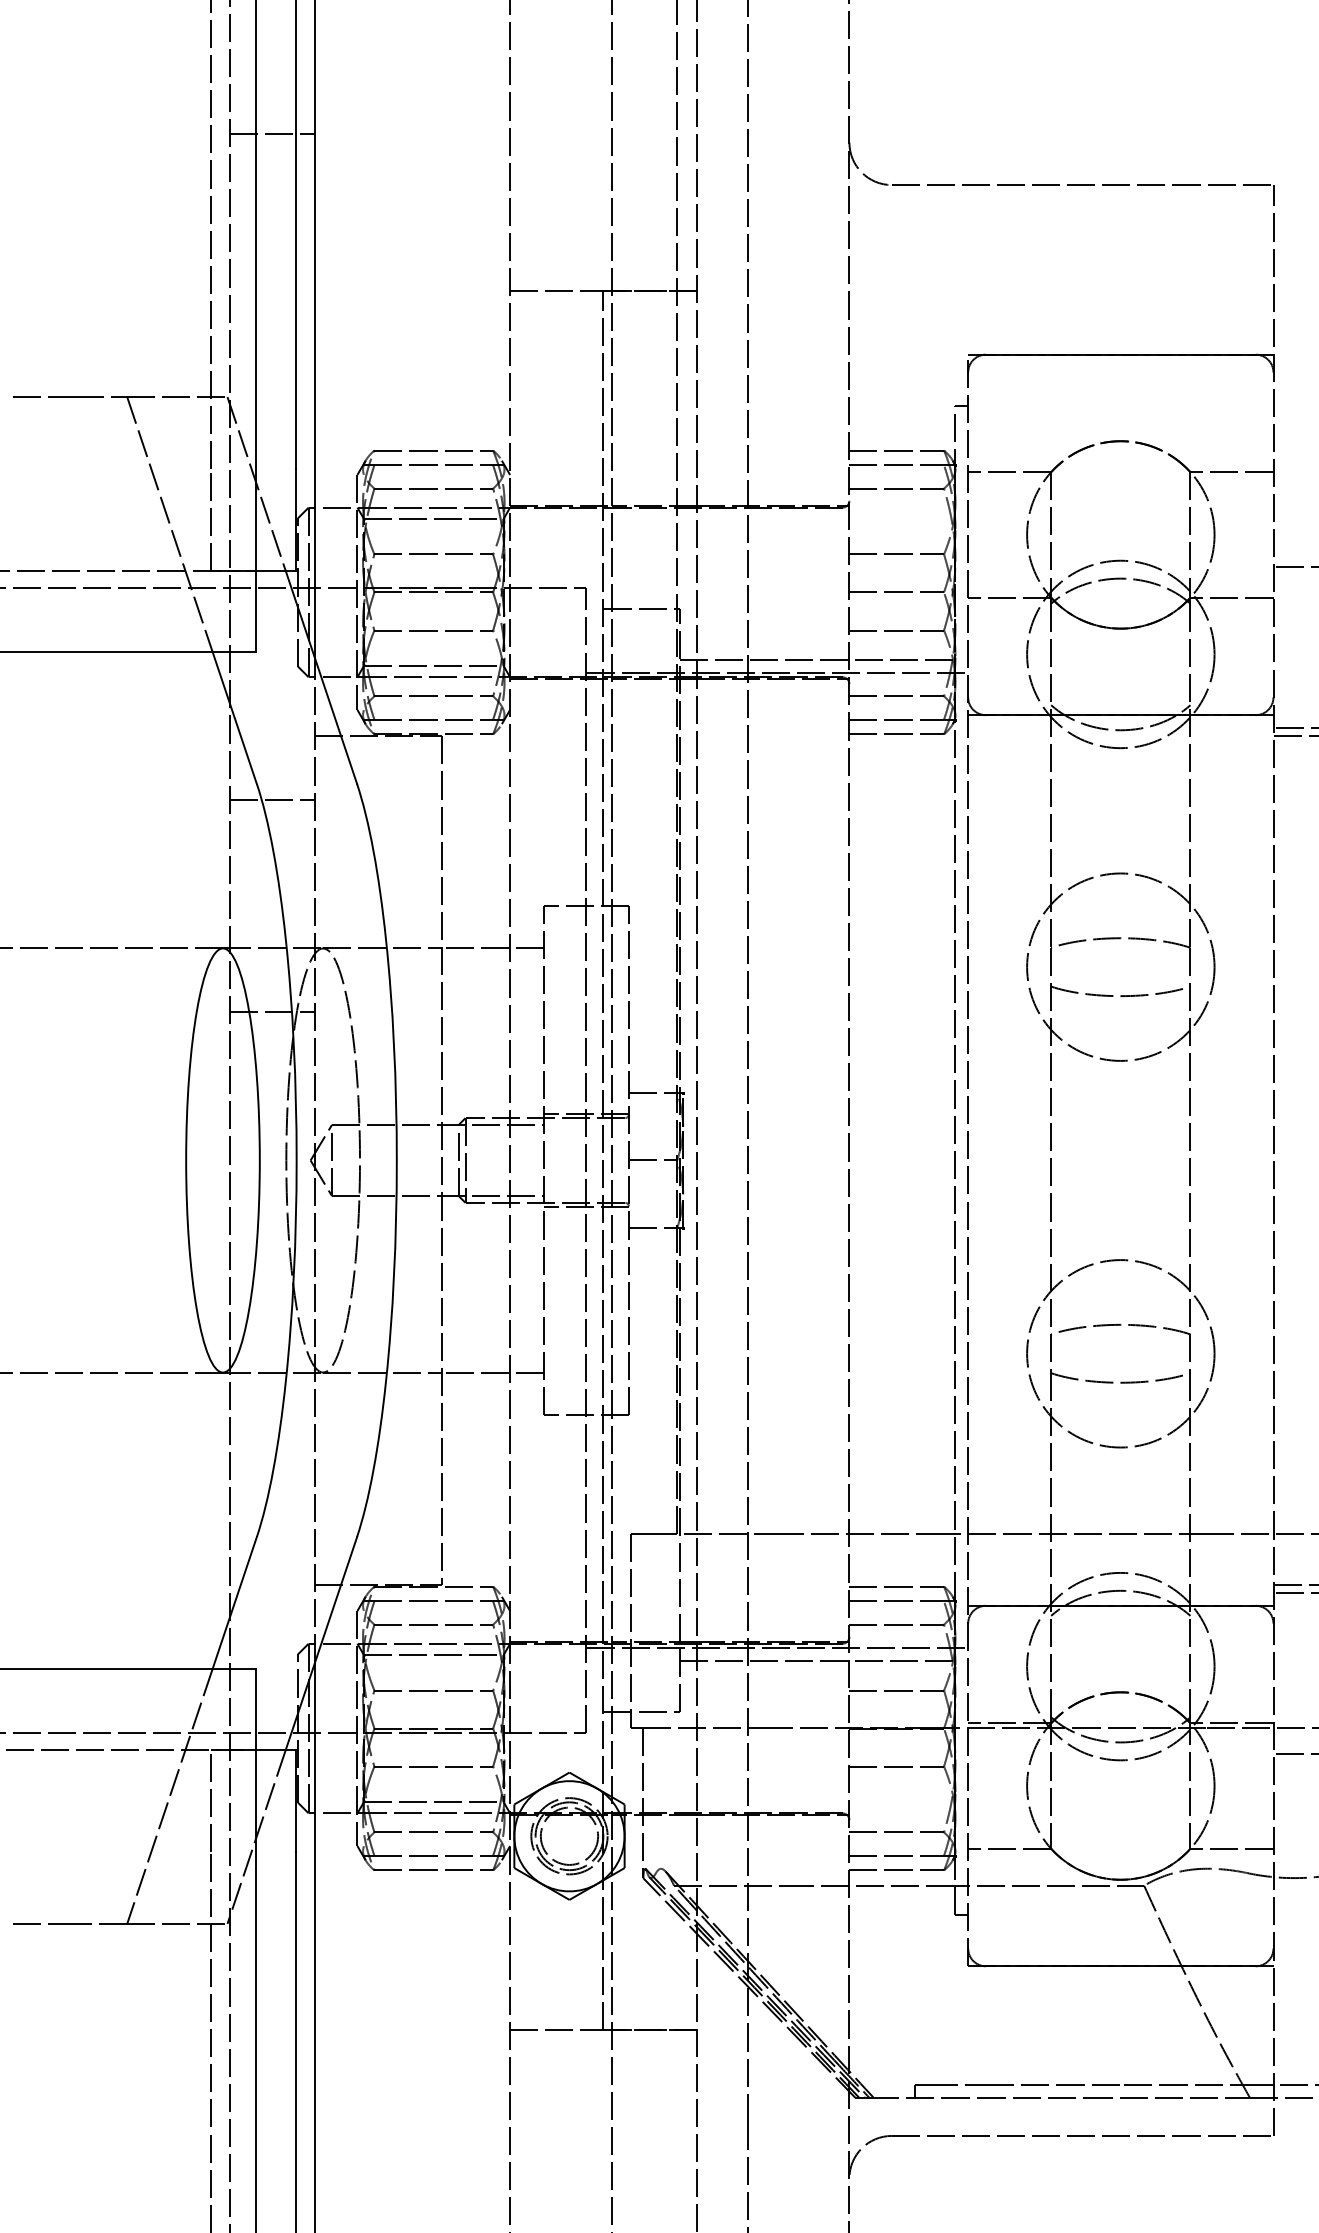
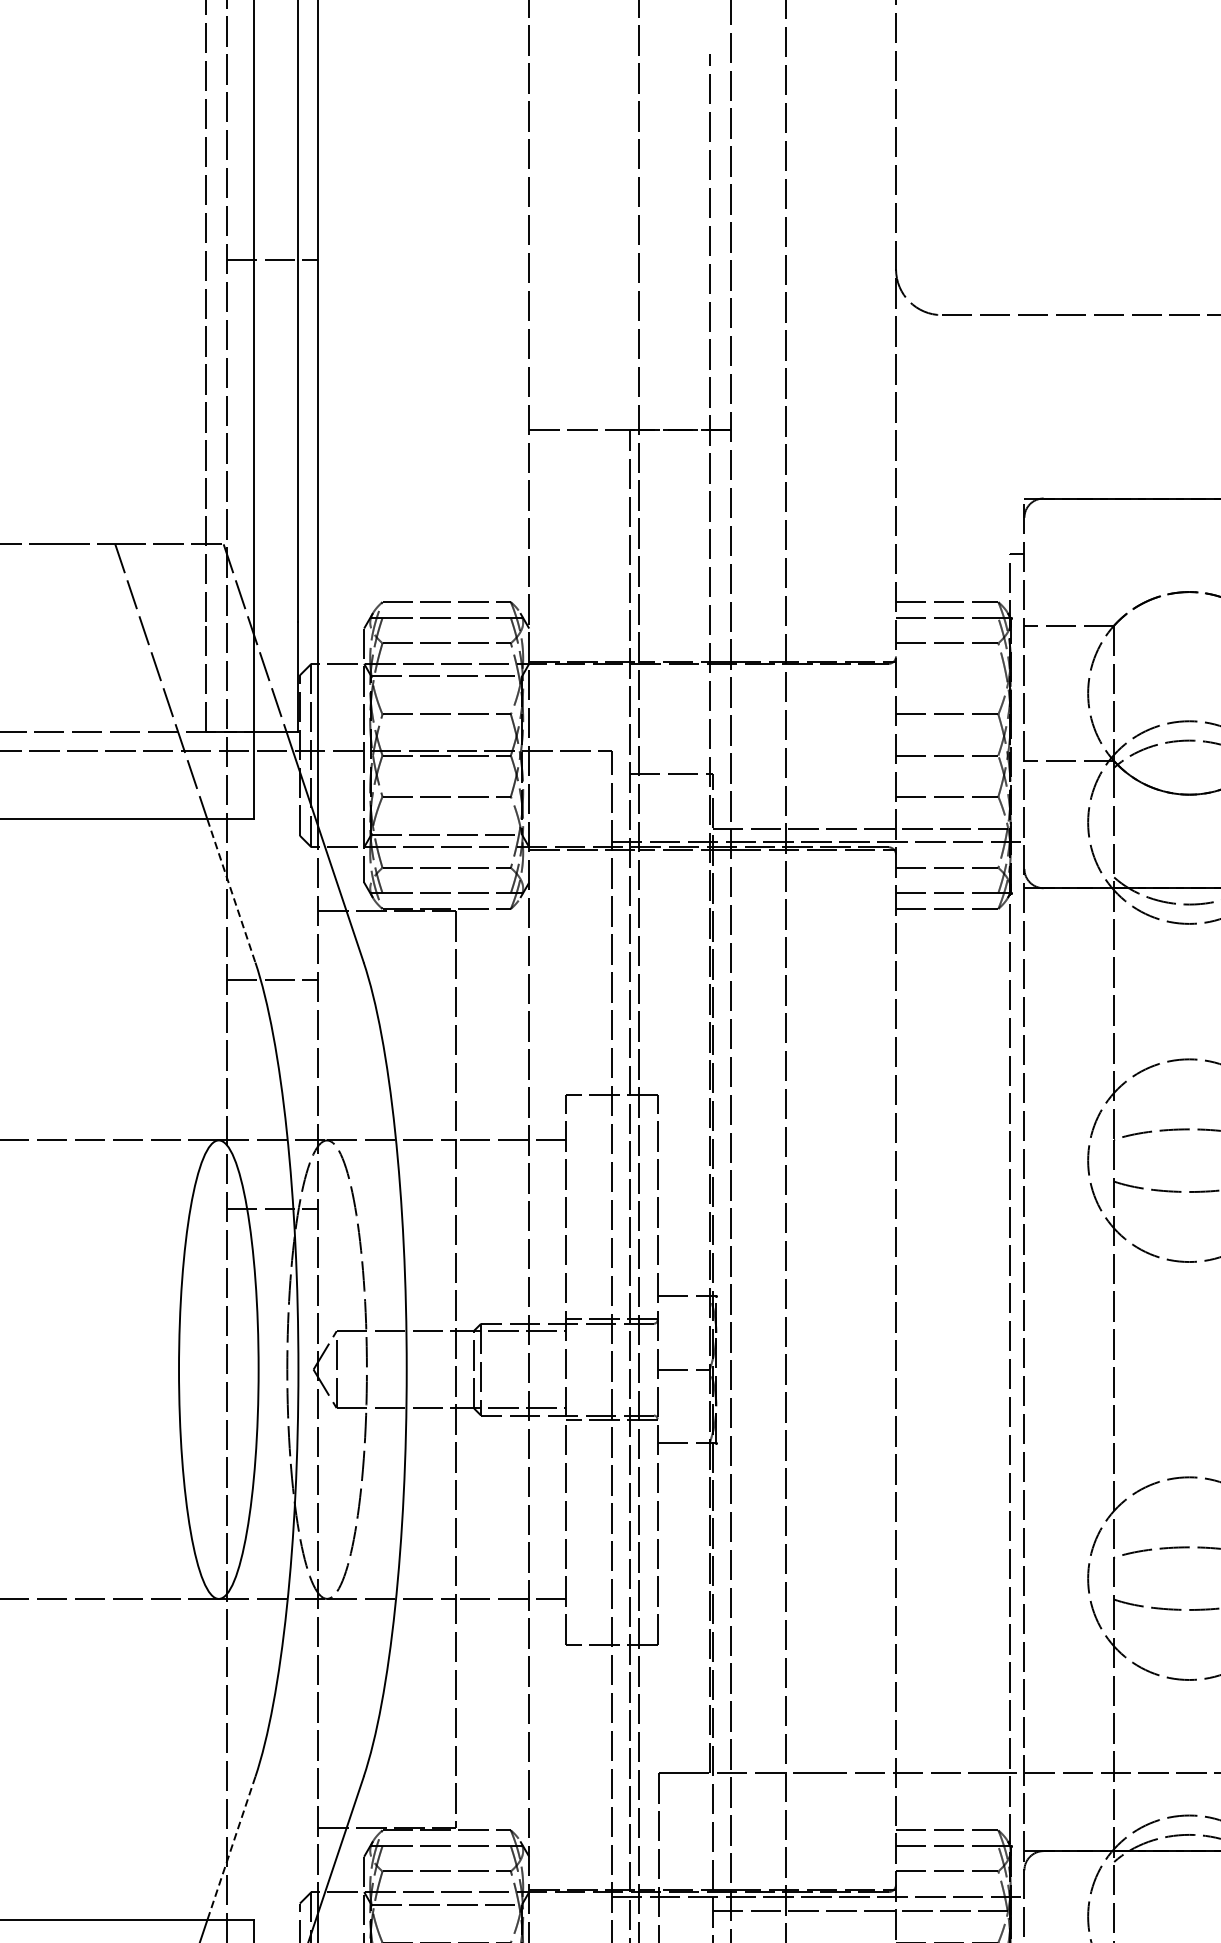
line: (234, 717) -> (231, 890), solid -> dashed
line: (234, 1603) -> (231, 1848), solid -> dashed

